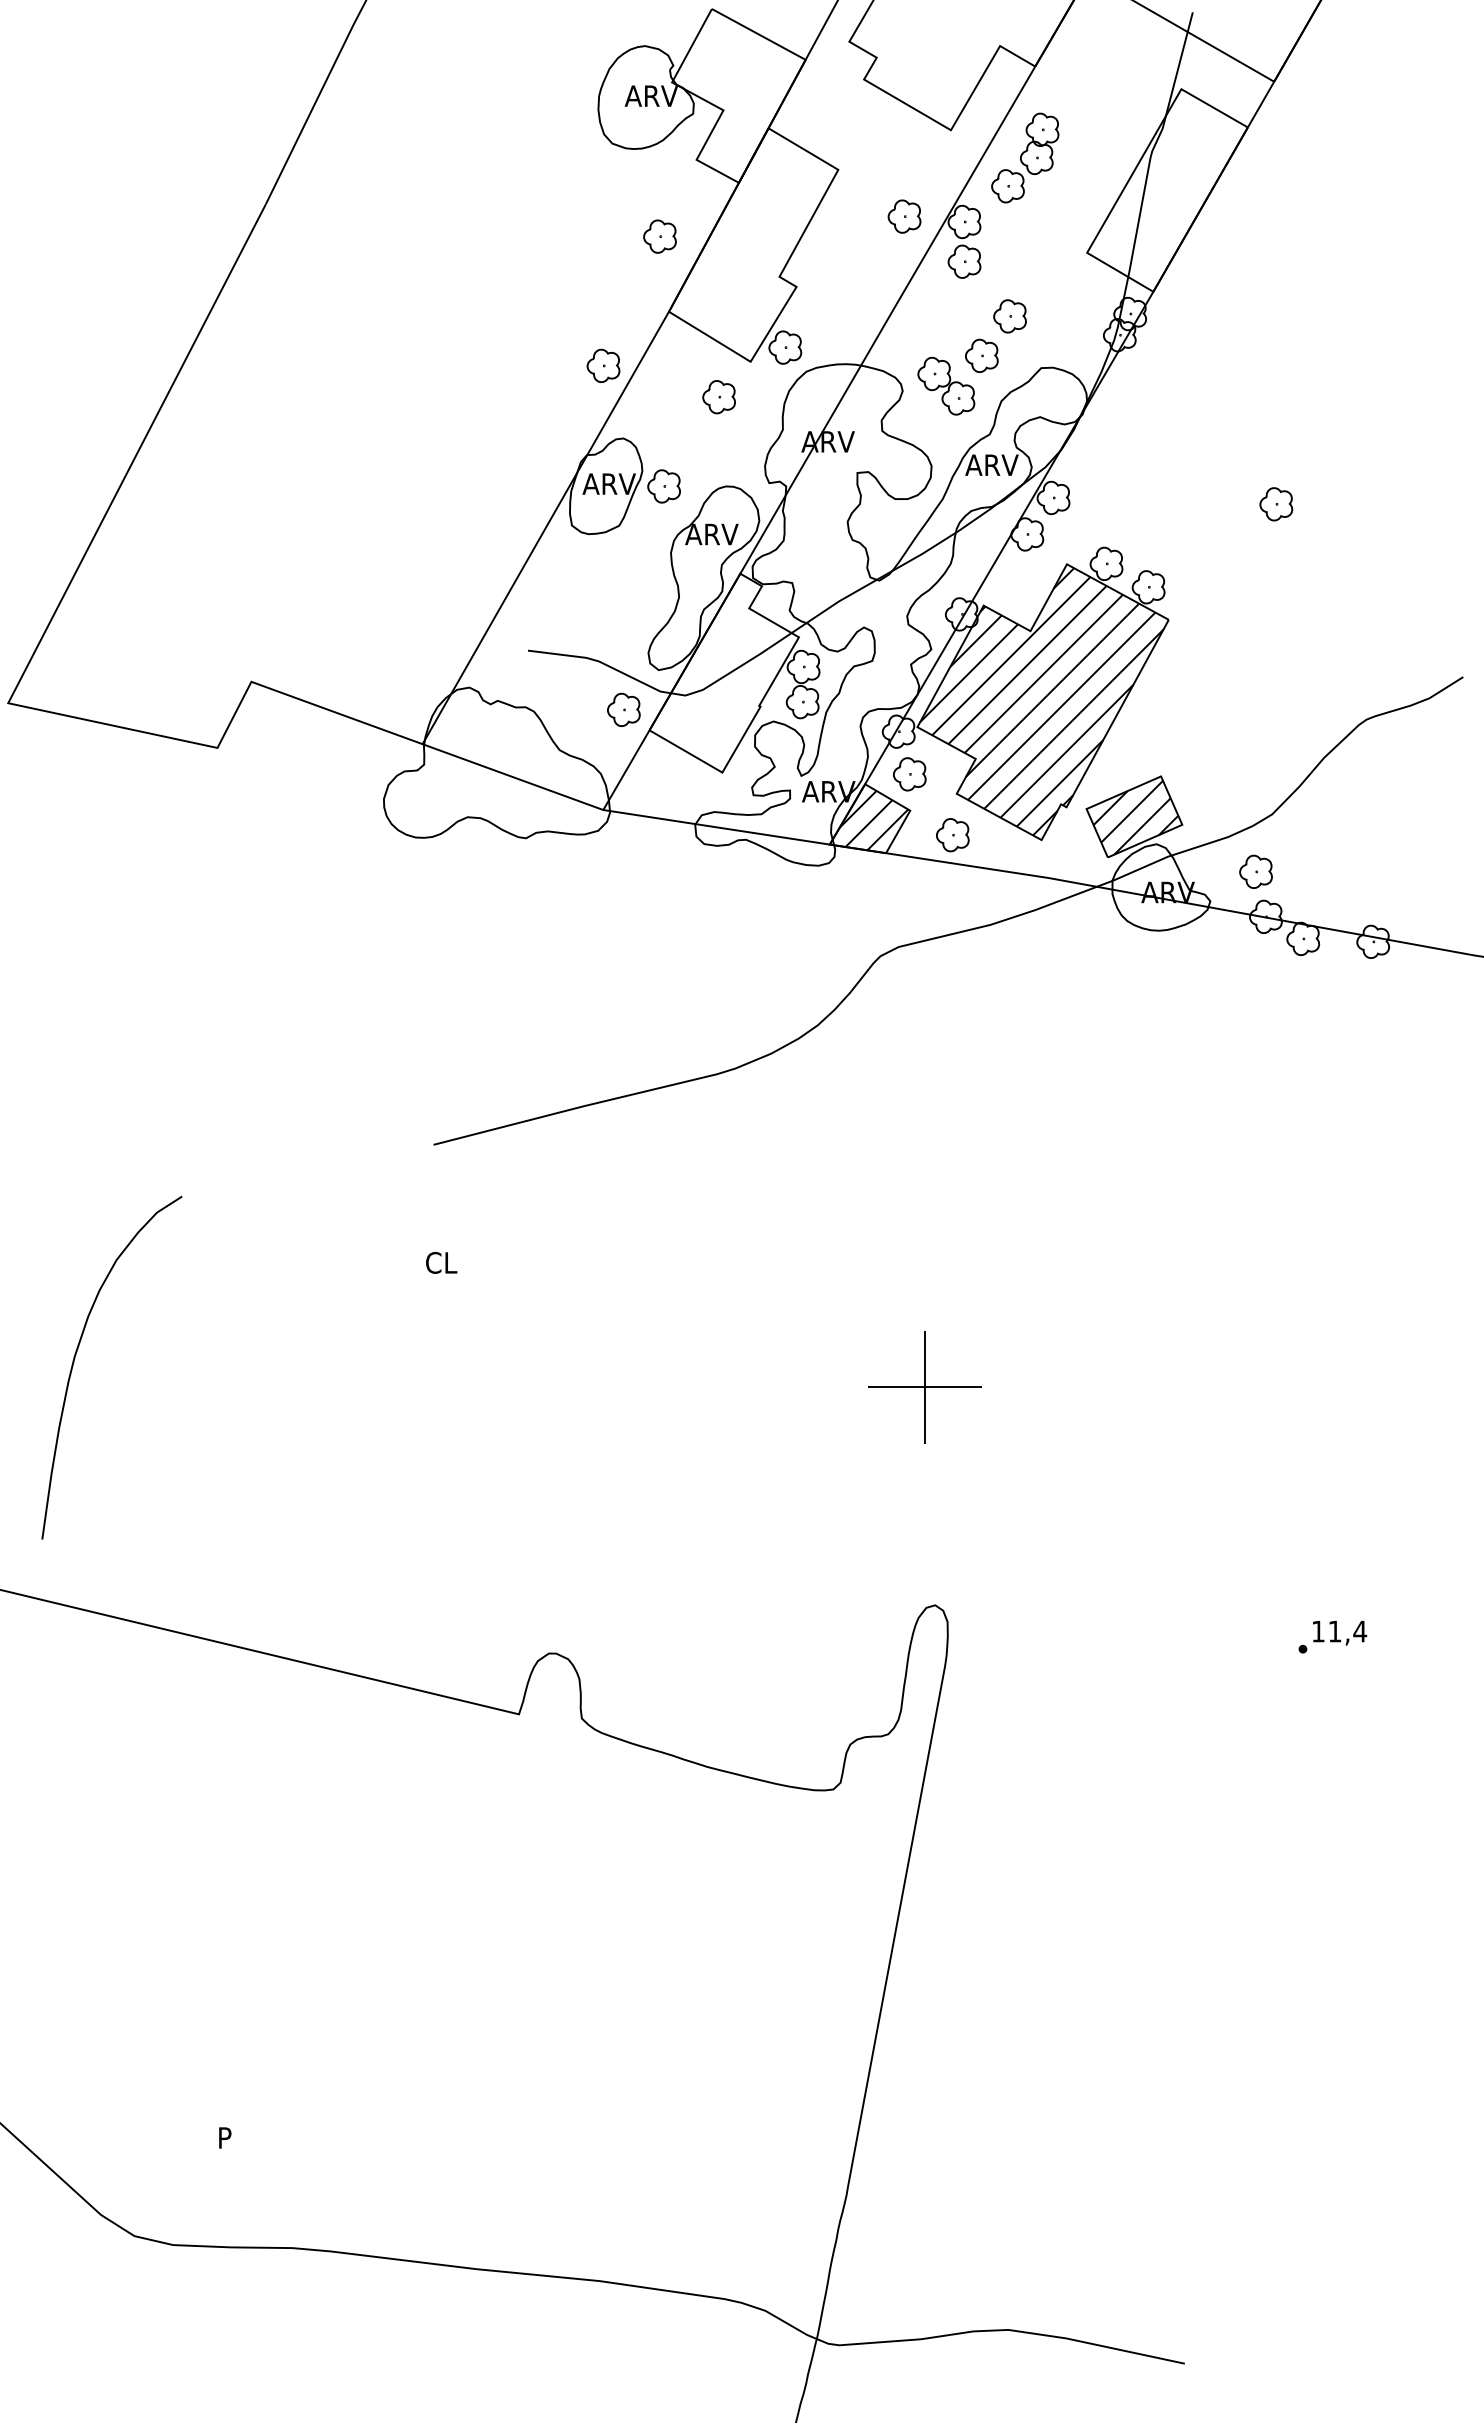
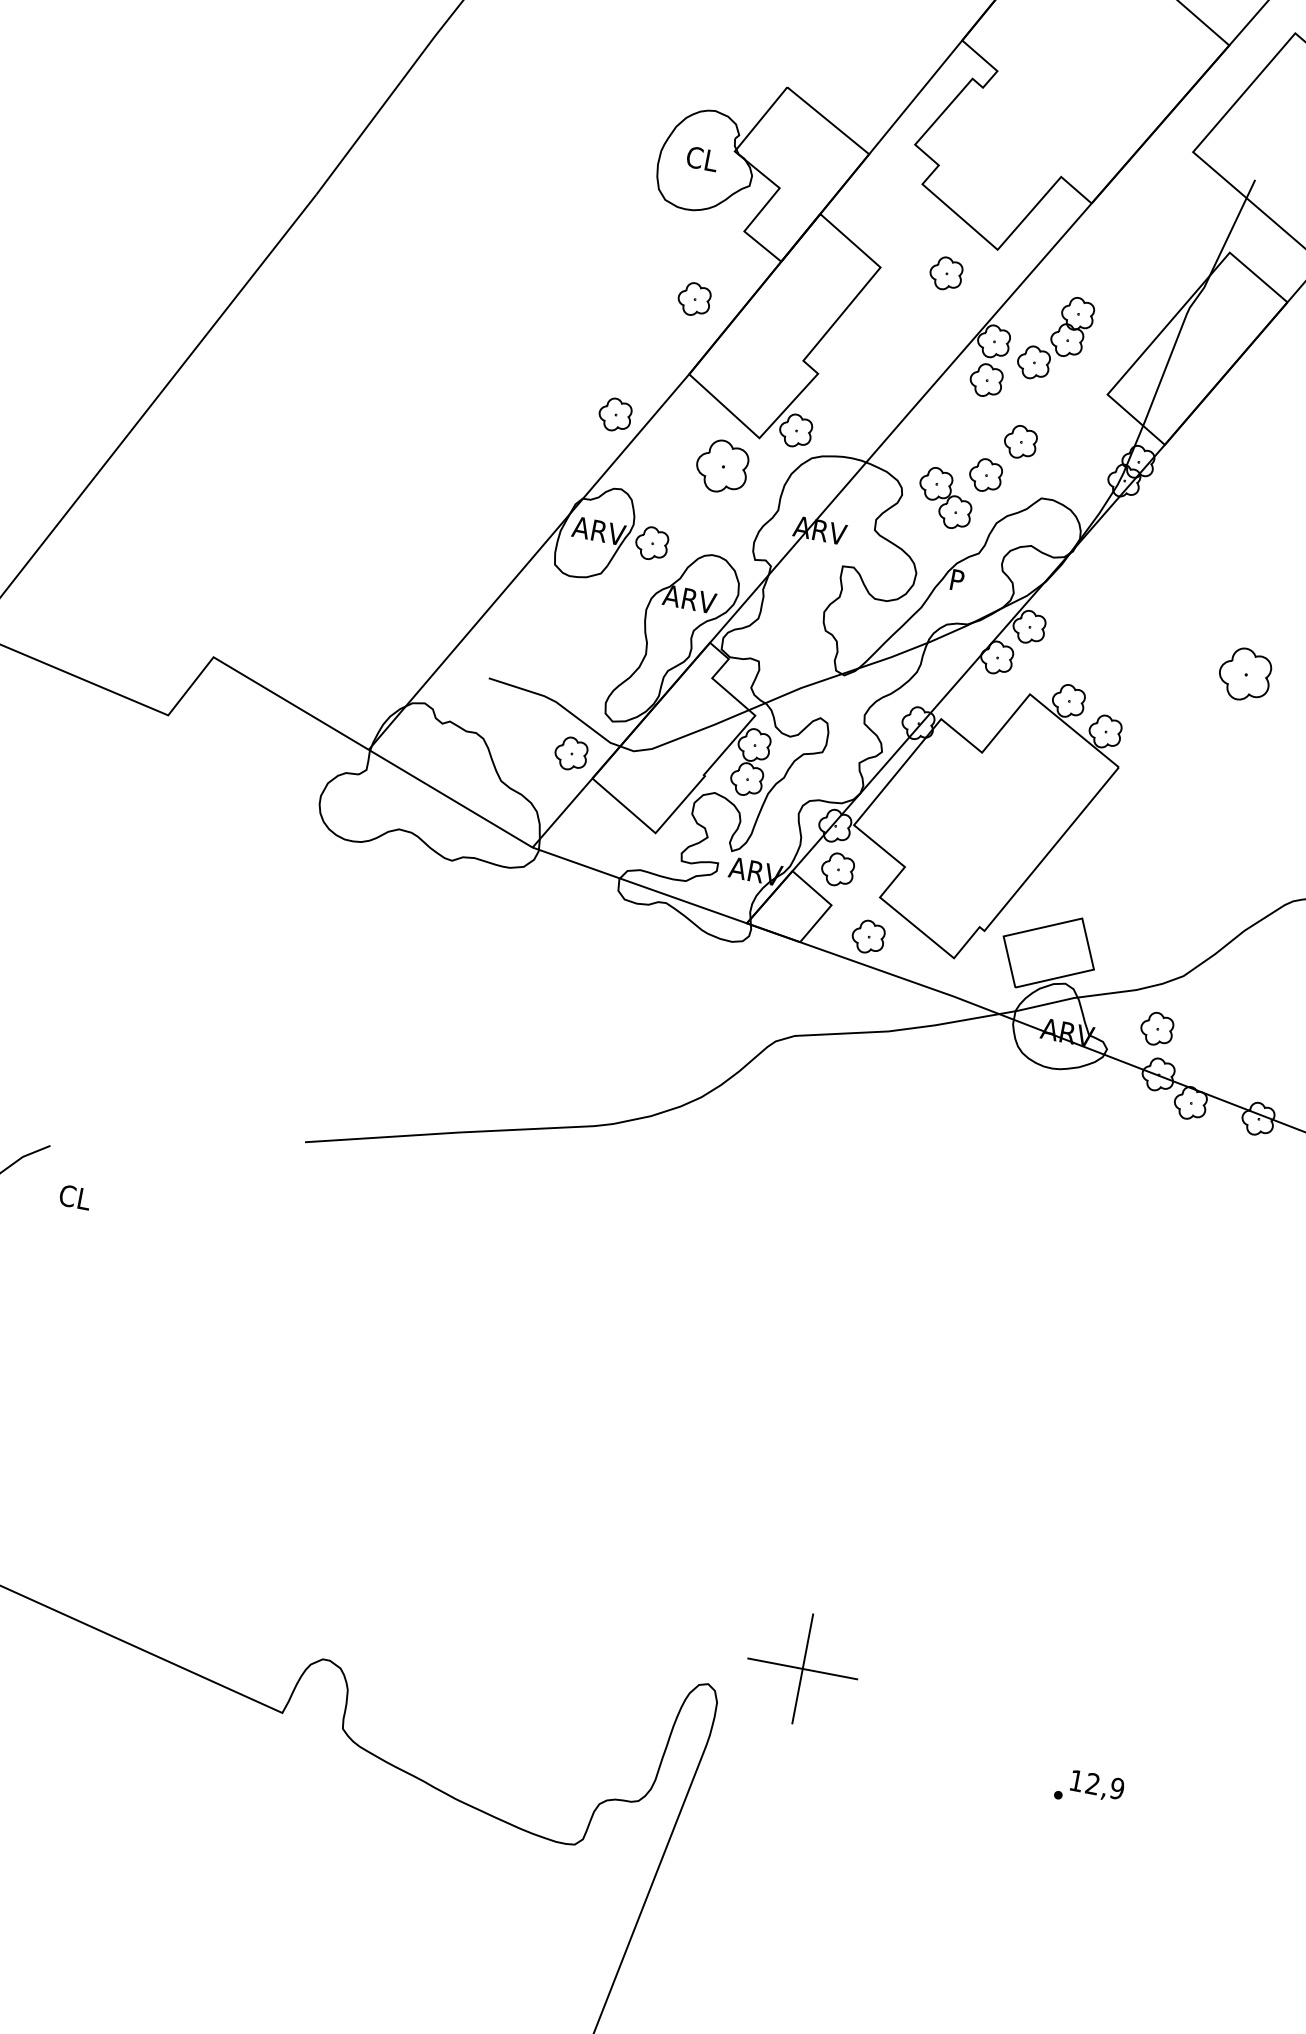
text: (650, 96) -> (711, 161), ARV -> CL
part: (1025, 157) -> (1056, 337), moved
part: (904, 216) -> (946, 273), moved
part: (718, 397) -> (721, 467), size x1.6
text: (991, 464) -> (975, 583), ARV -> P
part: (1276, 504) -> (1245, 674), size x1.6
hatch: (1041, 701) -> (979, 823), removed
hatch: (1135, 817) -> (1049, 953), removed
hatch: (873, 820) -> (793, 907), removed
text: (441, 1262) -> (75, 1197), moved
part: (924, 1387) -> (802, 1668), moved
text: (1347, 1631) -> (1105, 1786), 11,4 -> 12,9

